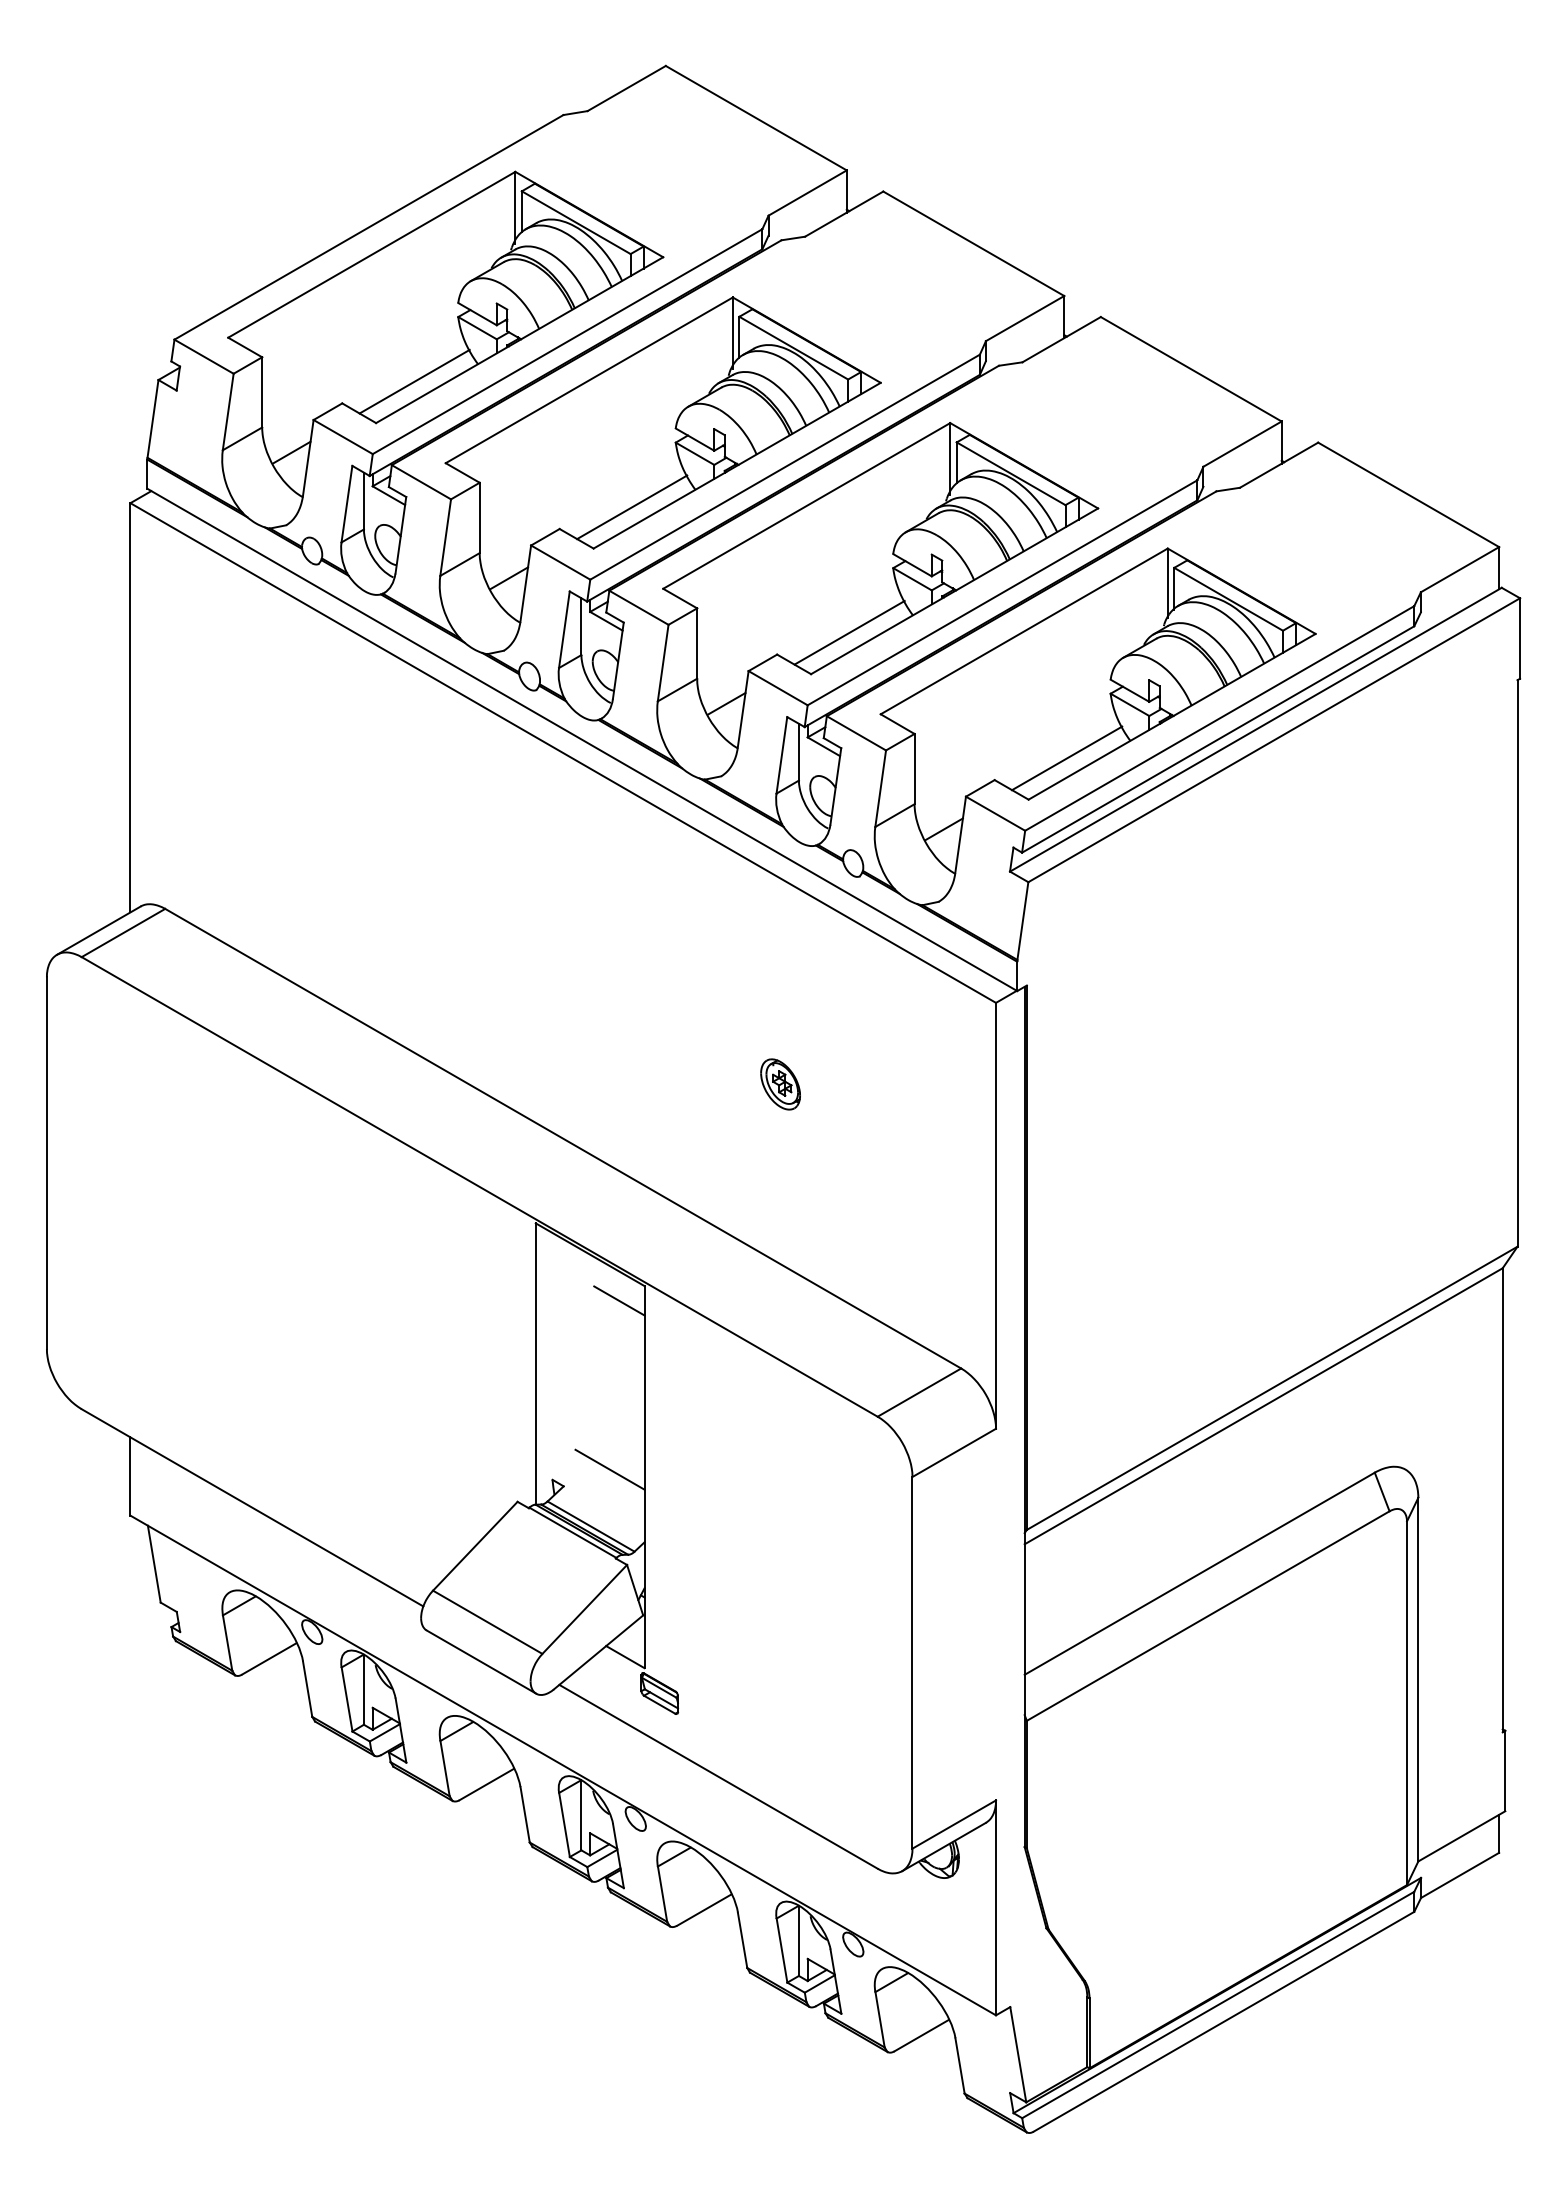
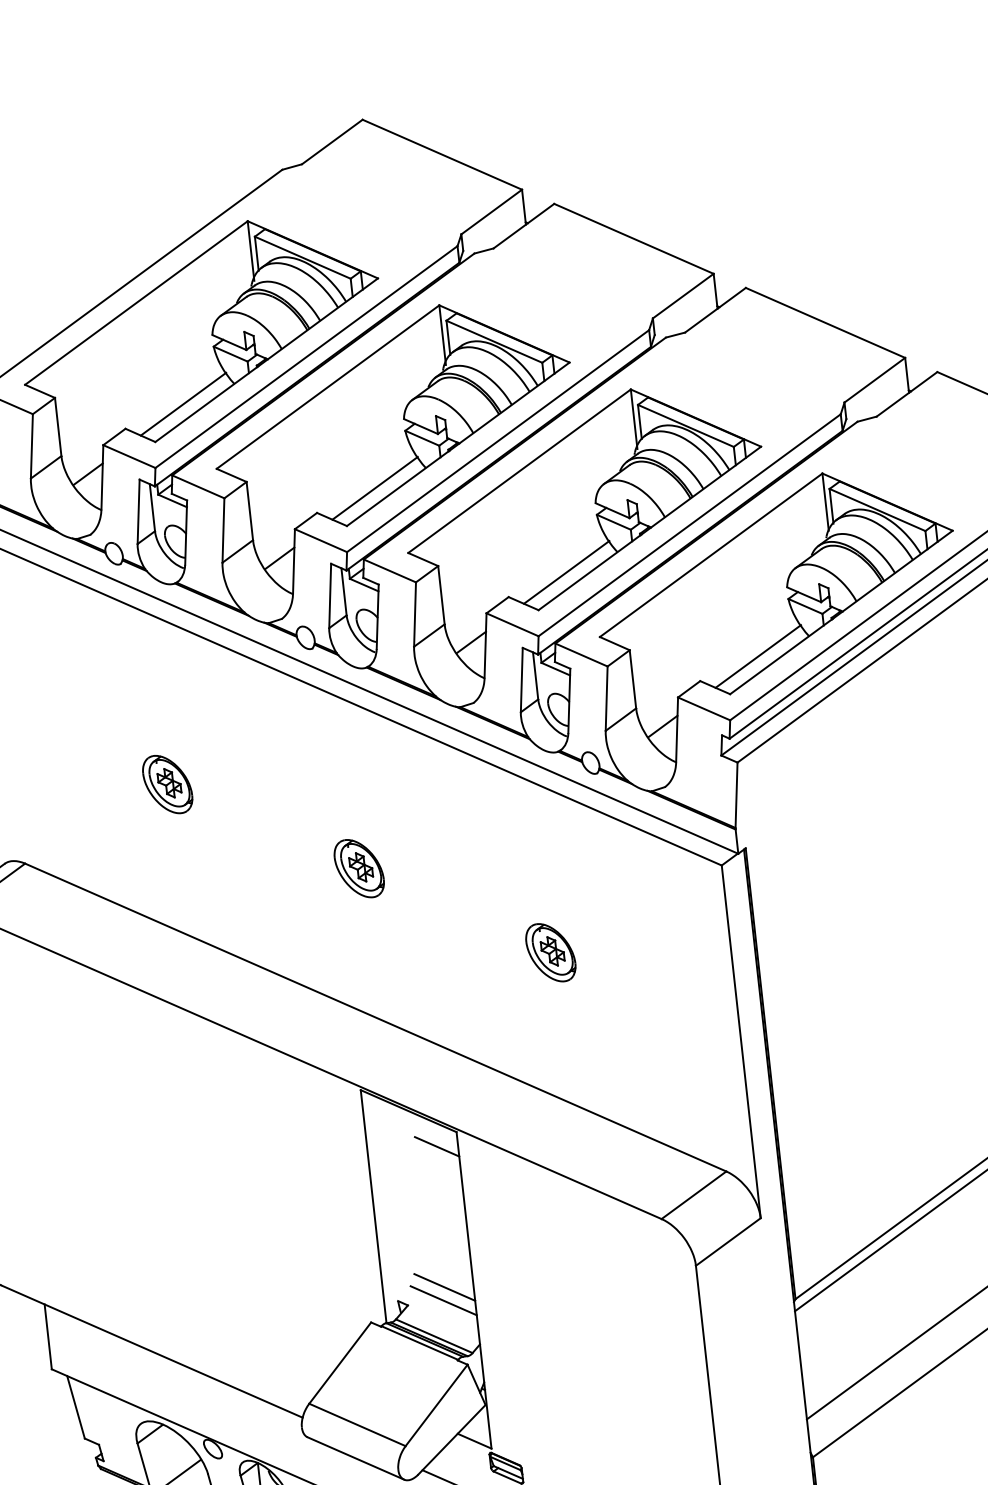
part: (345, 833) -> (167, 784), added
part: (562, 958) -> (358, 868), added
part: (780, 1084) -> (550, 952), size x1.43
line: (606, 1485) -> (443, 1300), added

